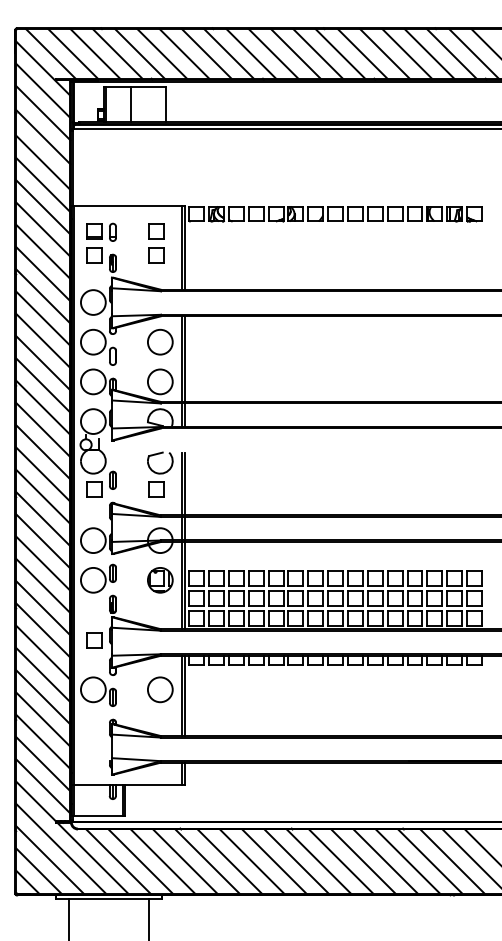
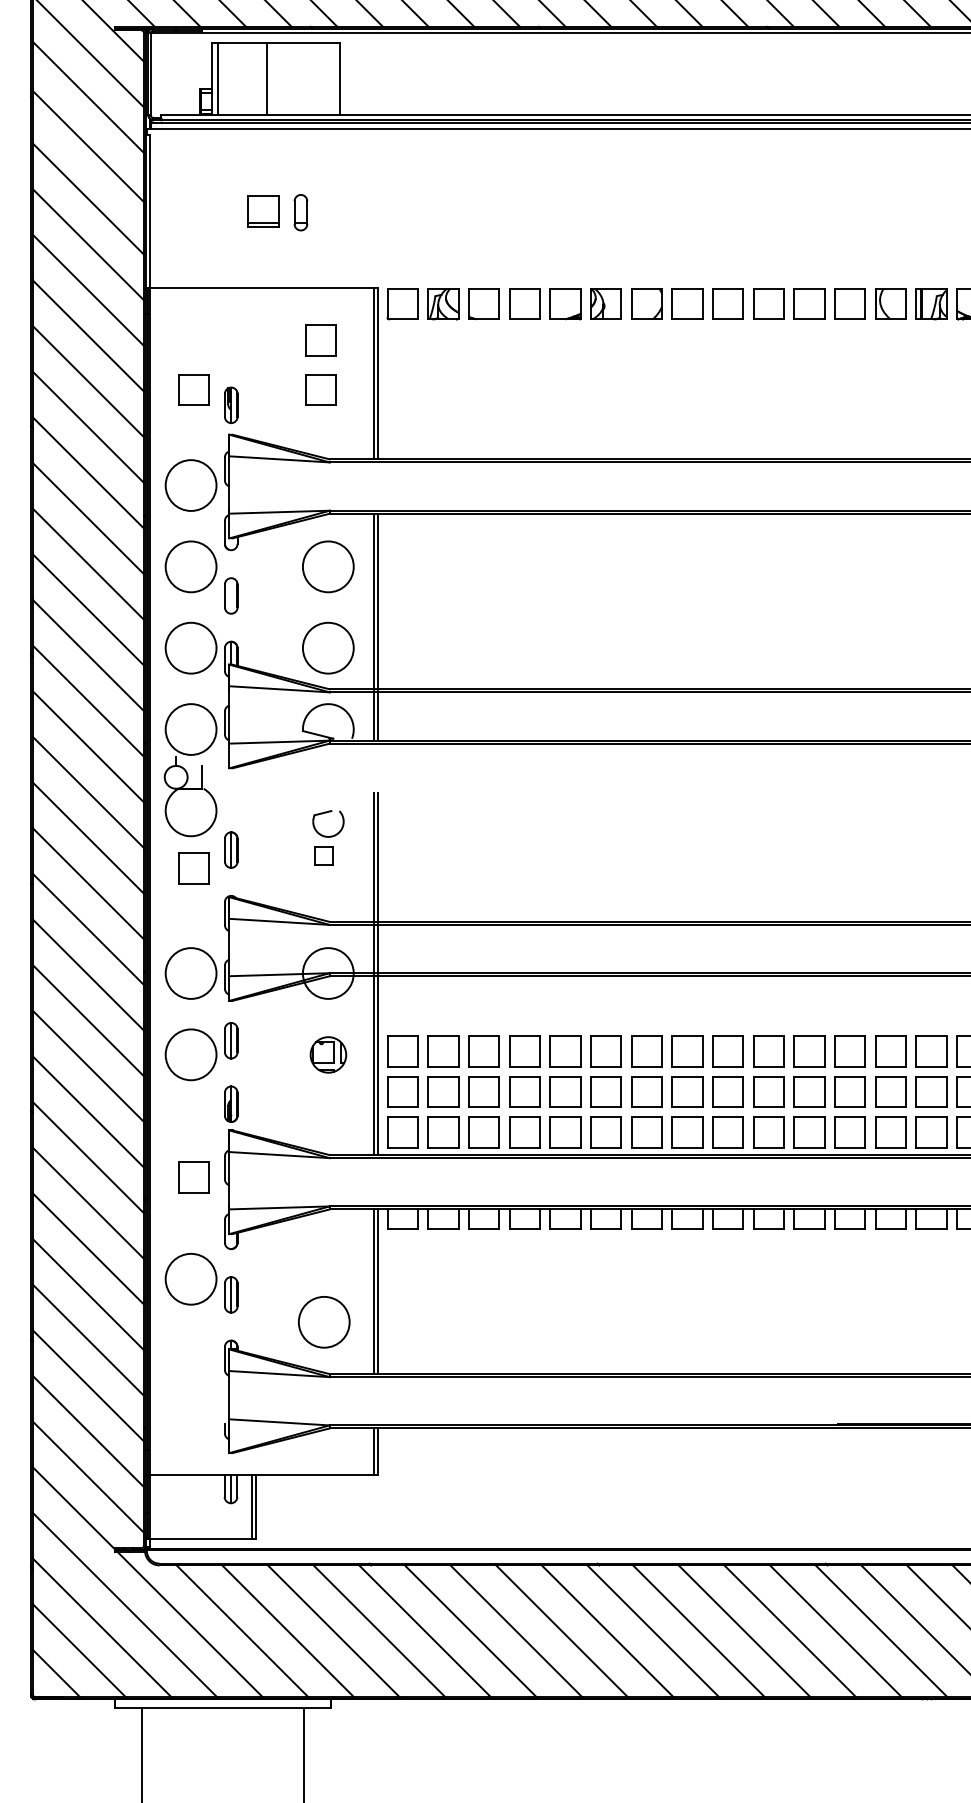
part: (101, 231) -> (277, 210), moved
part: (160, 474) -> (328, 837), size x0.6
part: (160, 580) -> (328, 1055), size x0.7
circle: (160, 689) -> (324, 1321), moved

